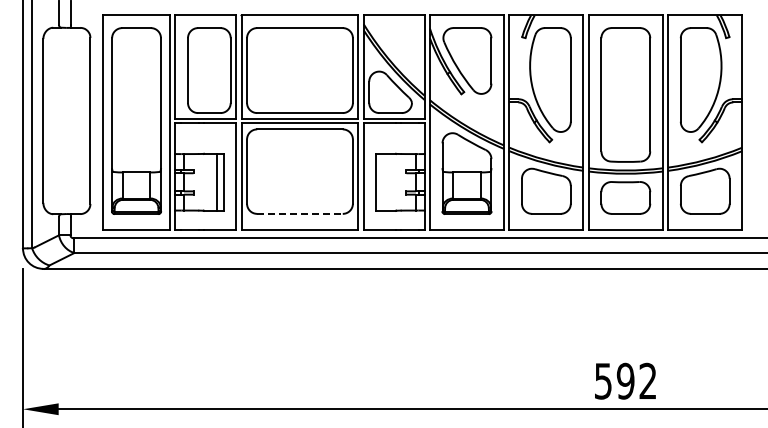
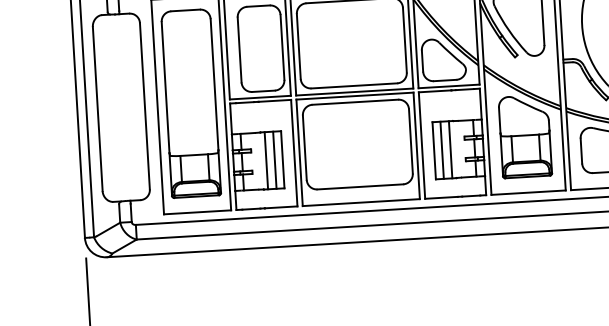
line: (208, 181) -> (266, 159), added
line: (383, 181) -> (442, 149), added
line: (391, 181) -> (450, 148), added
line: (299, 213) -> (359, 186), dashed -> solid

